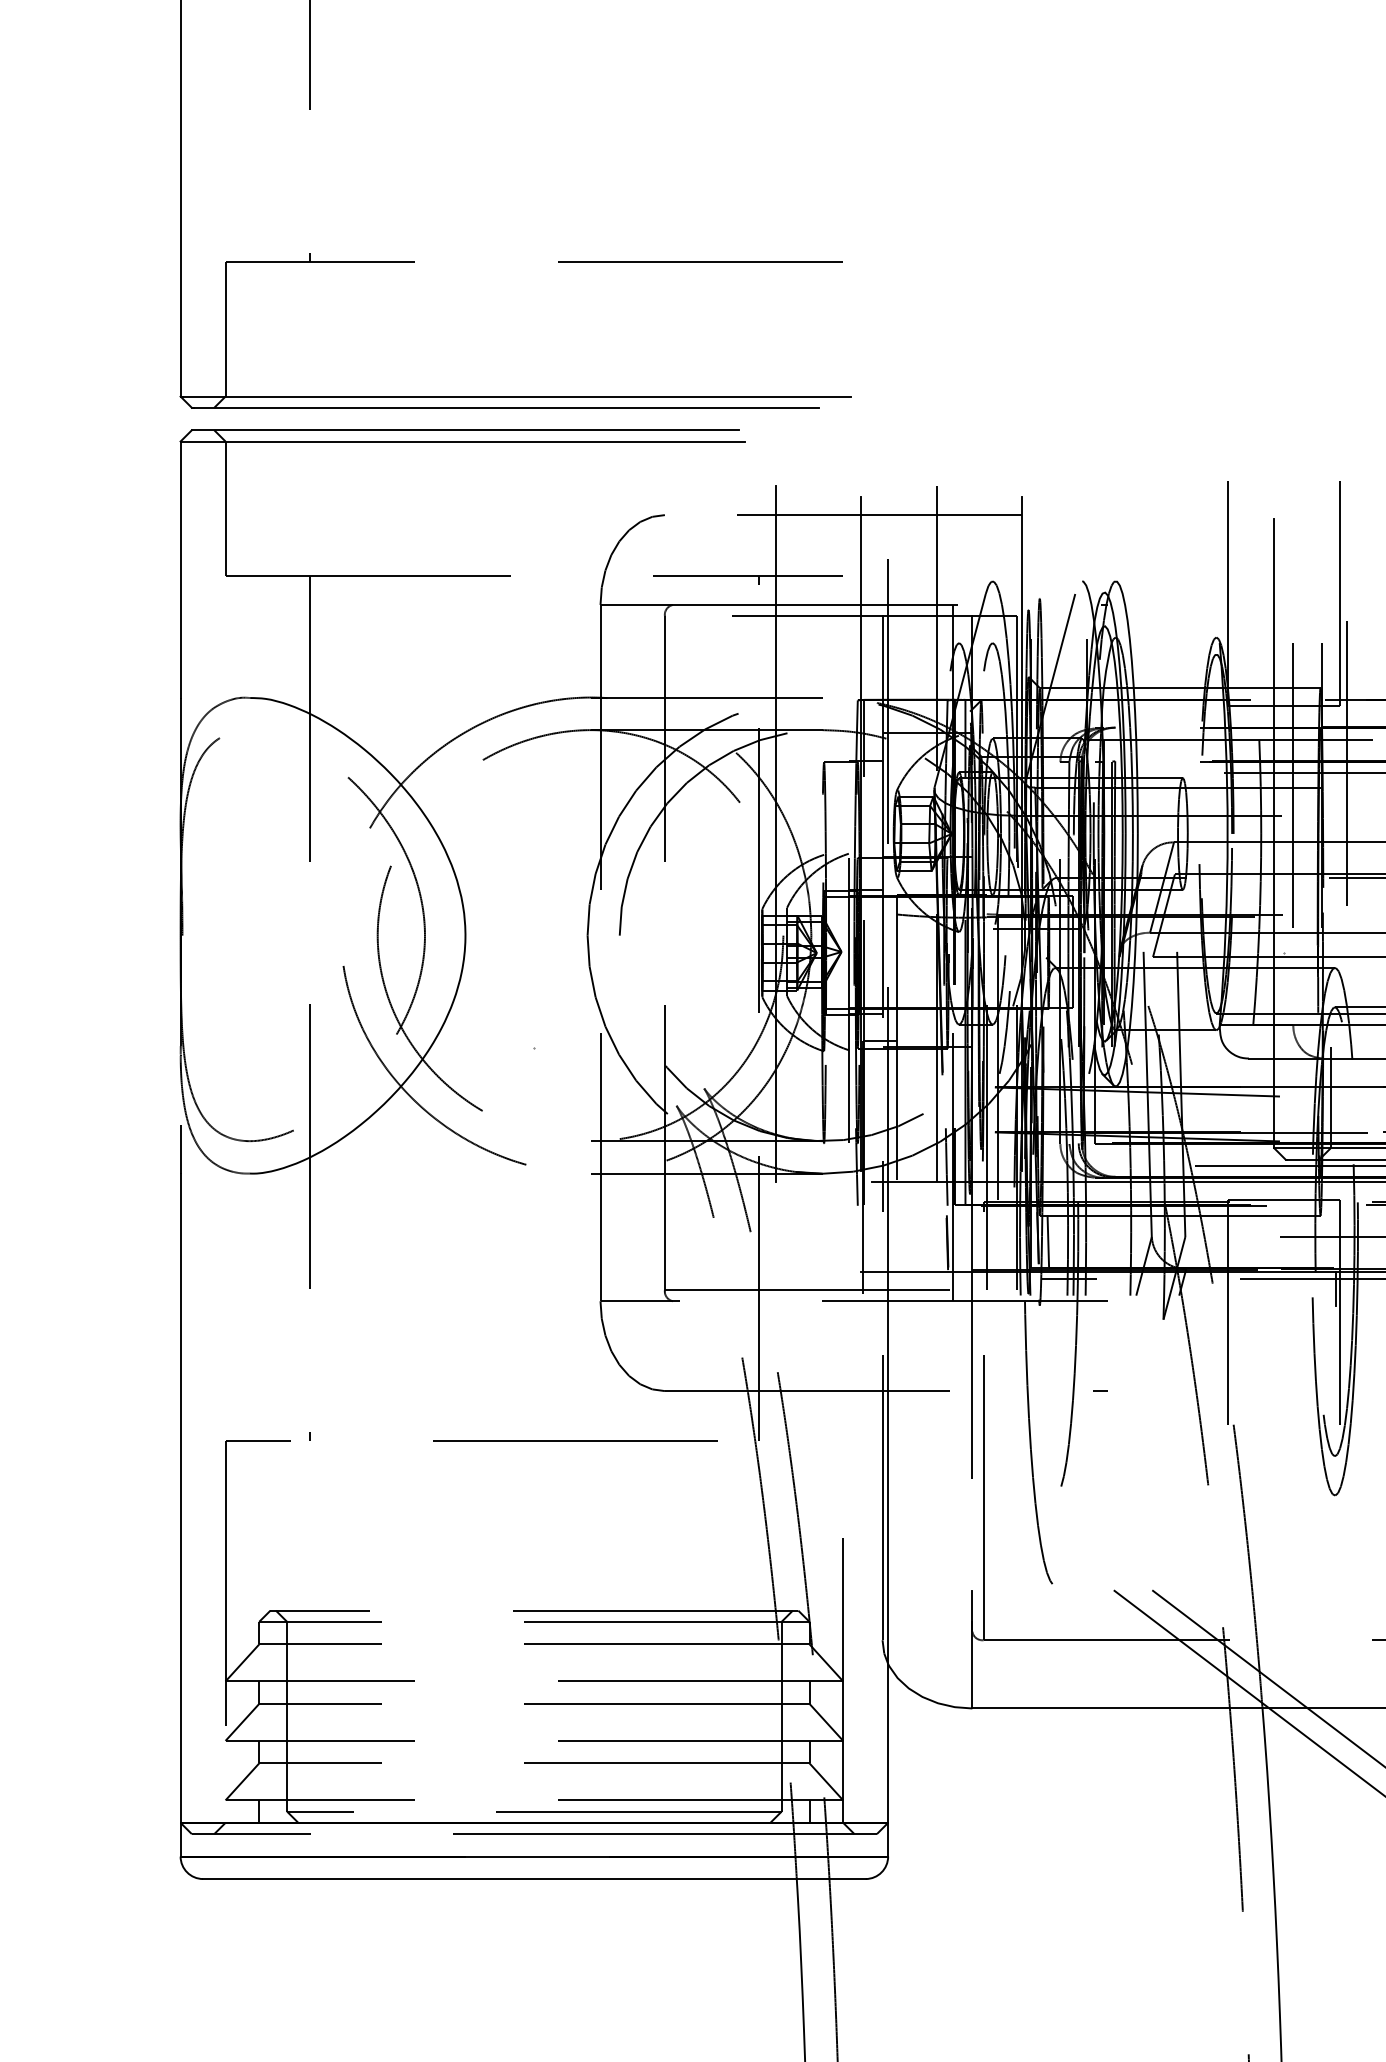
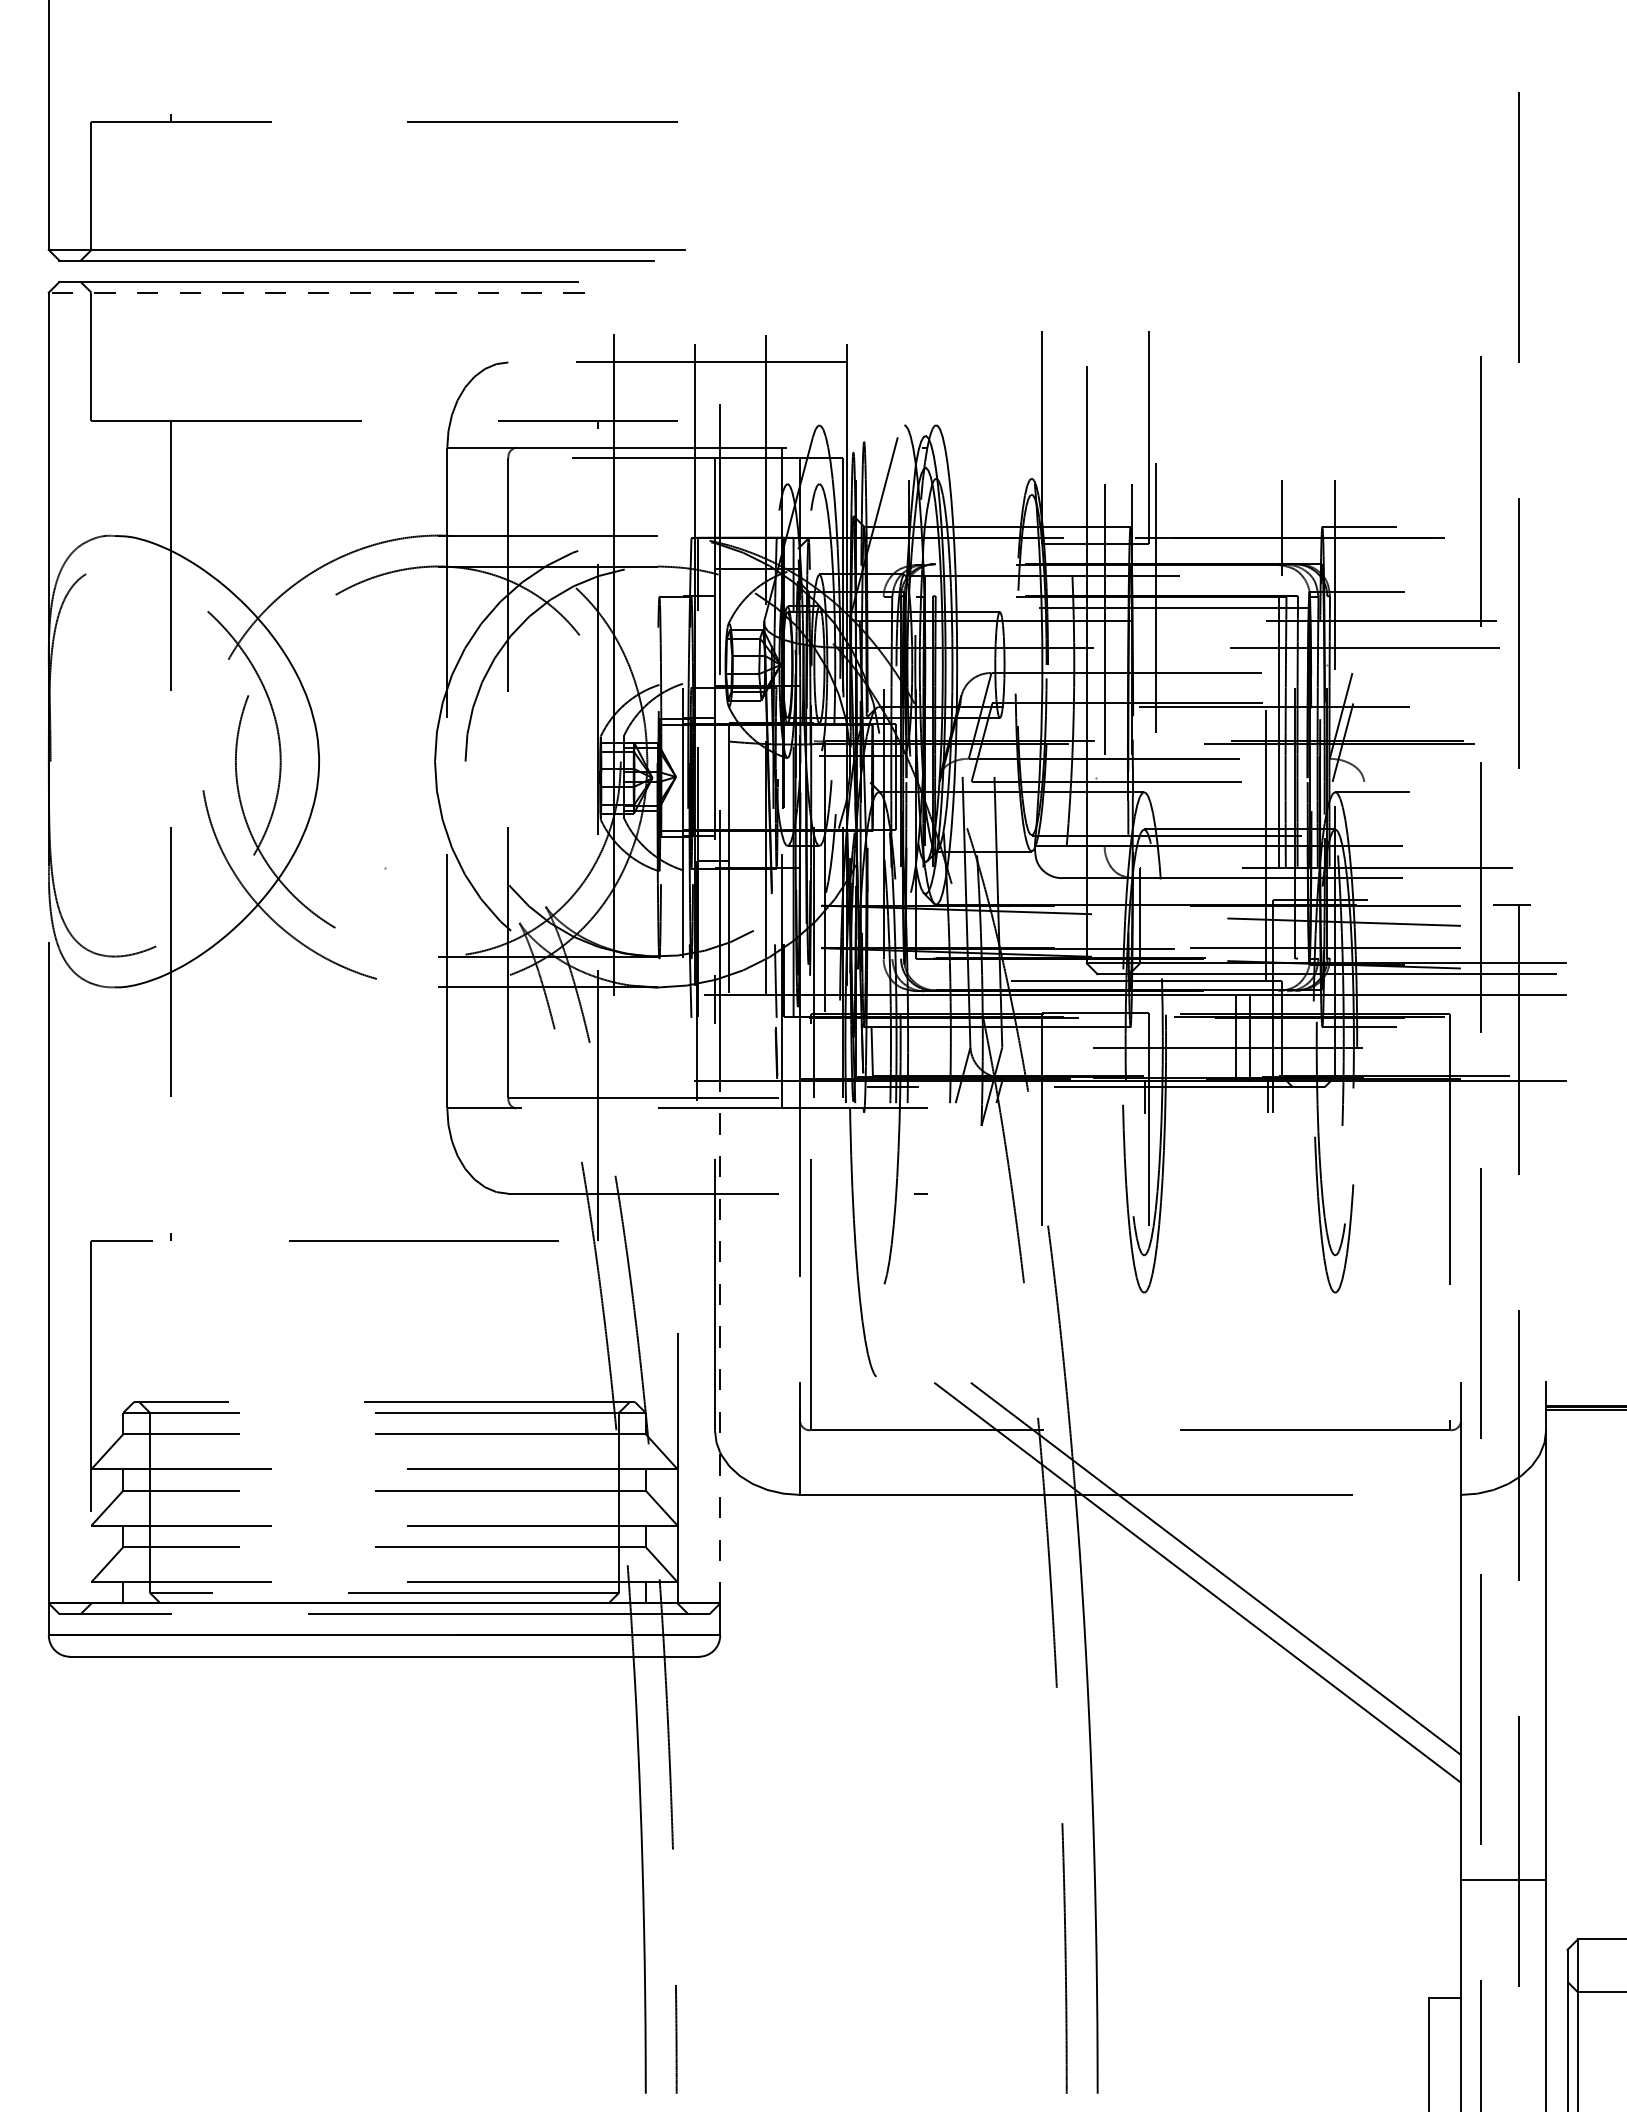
line: (462, 441) -> (316, 292), solid -> dashed
line: (888, 1546) -> (720, 1341), solid -> dashed

